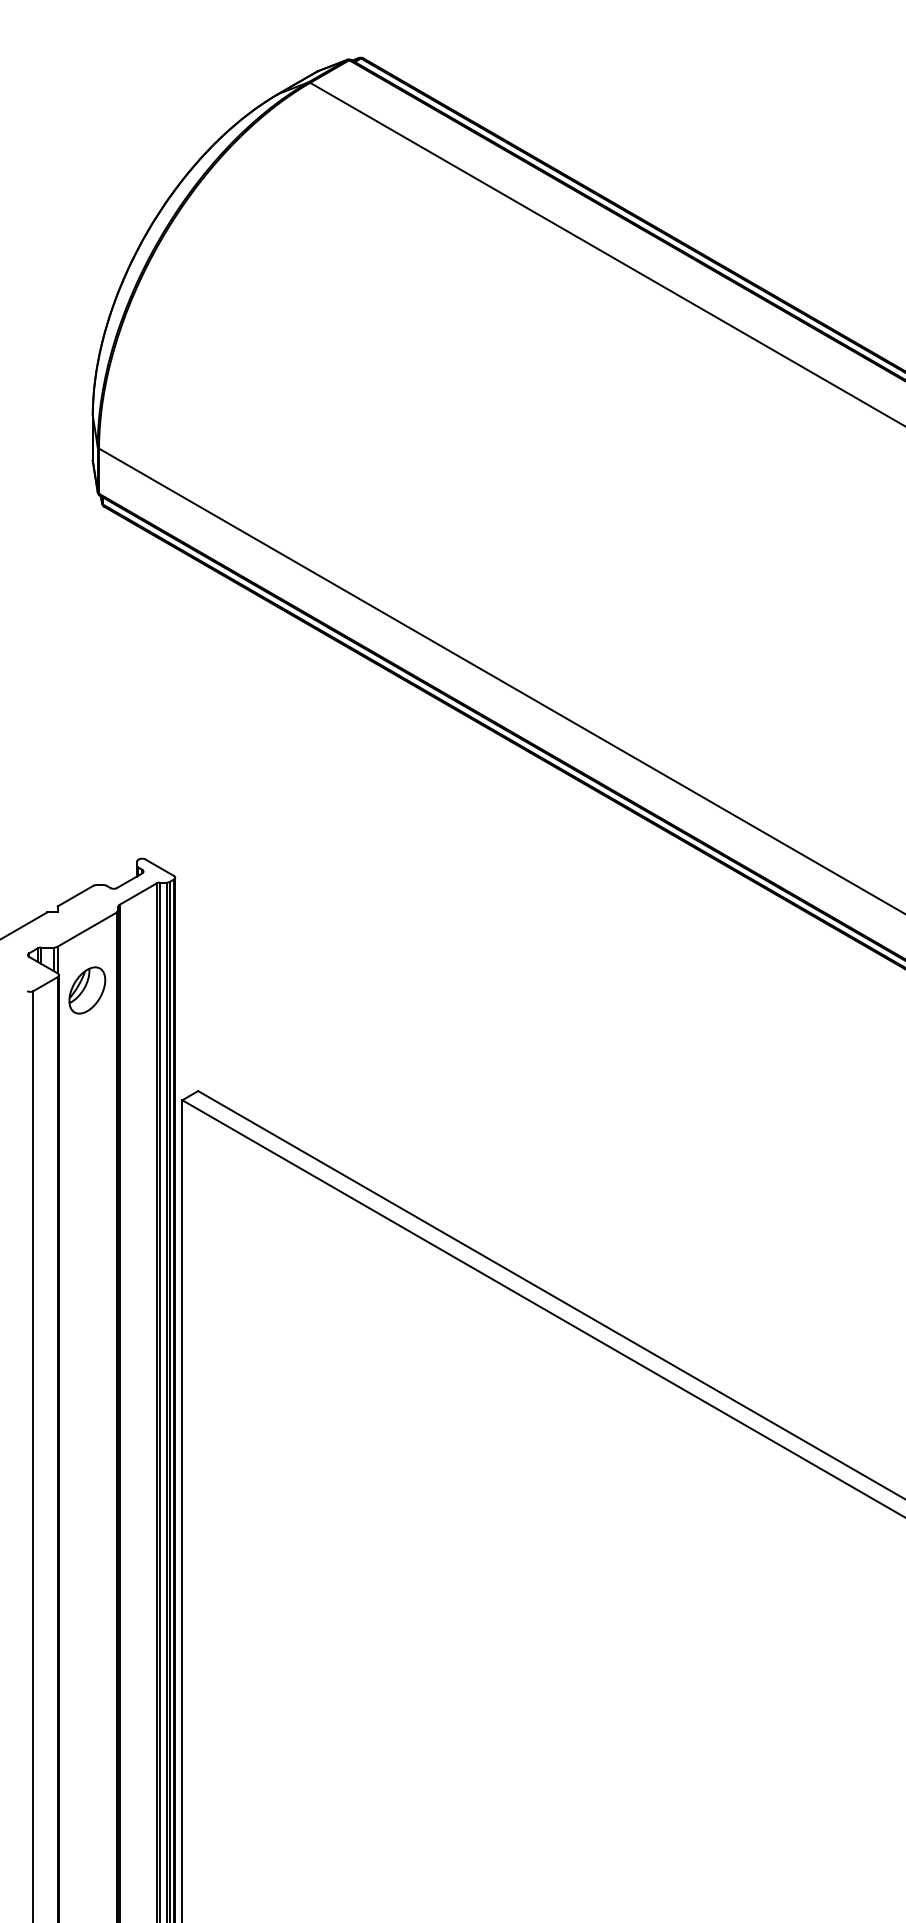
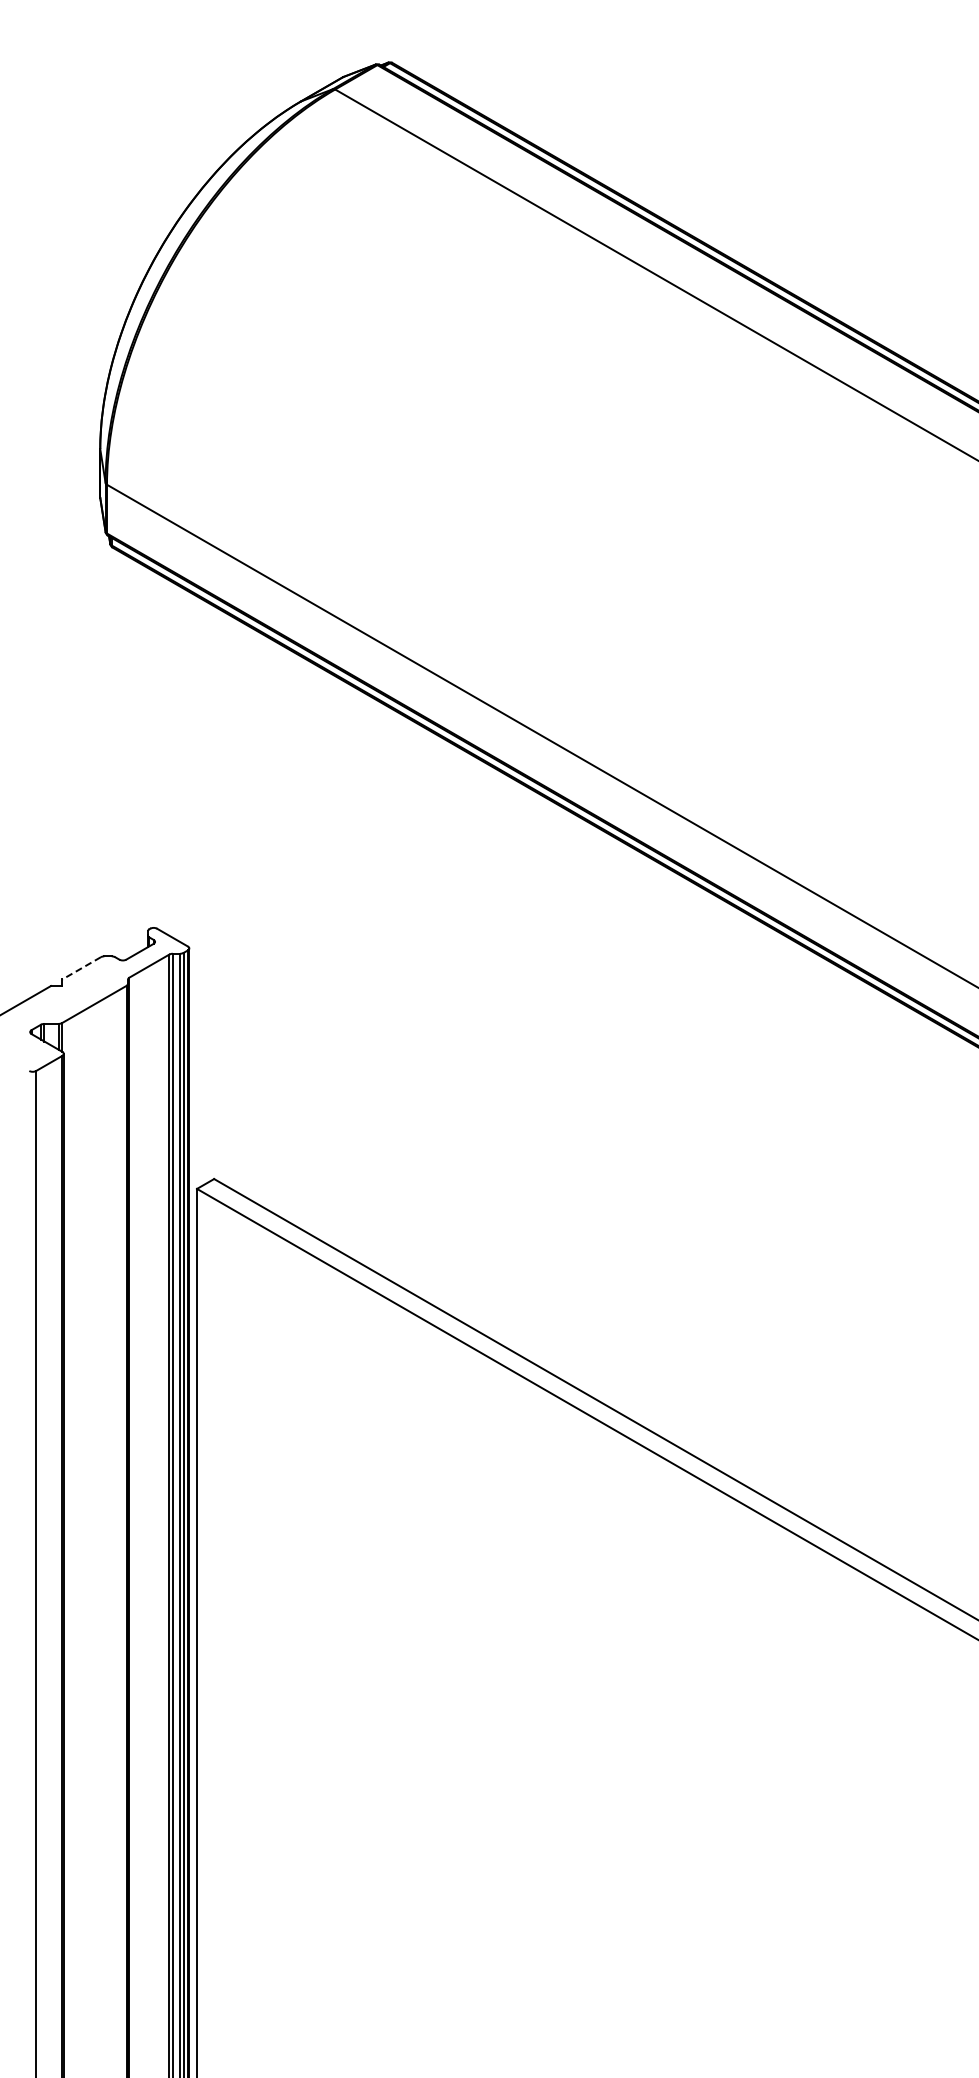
line: (75, 896) -> (81, 968), solid -> dashed
part: (87, 990) -> (94, 1070), removed

